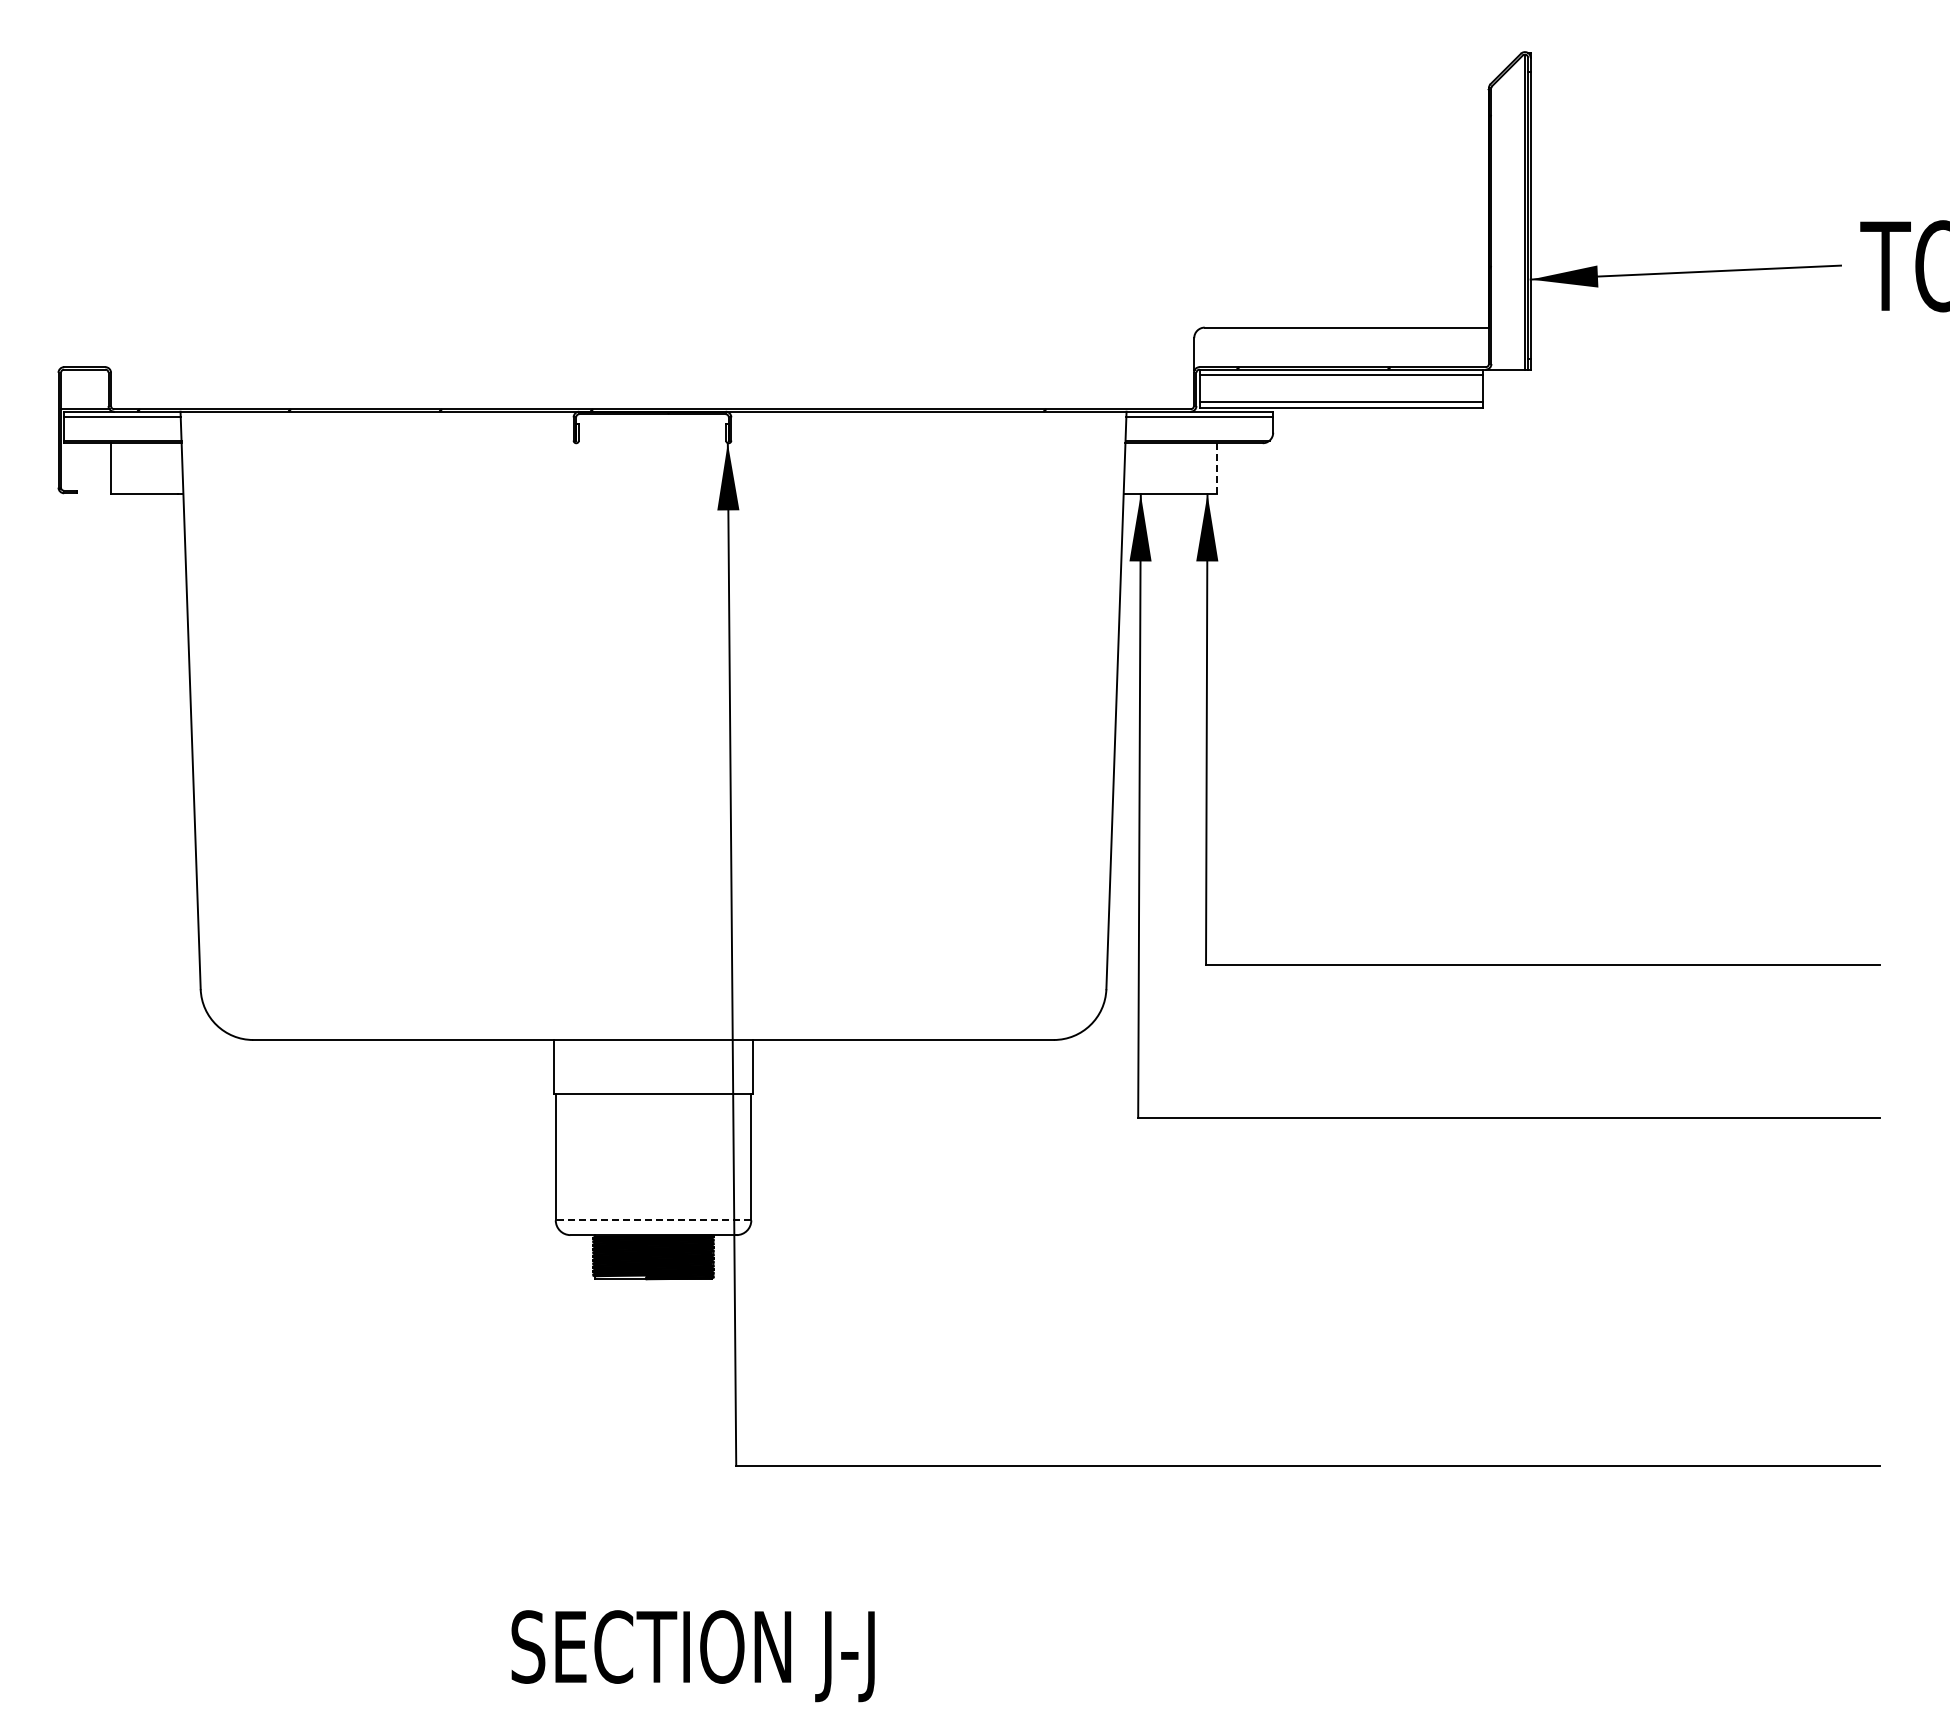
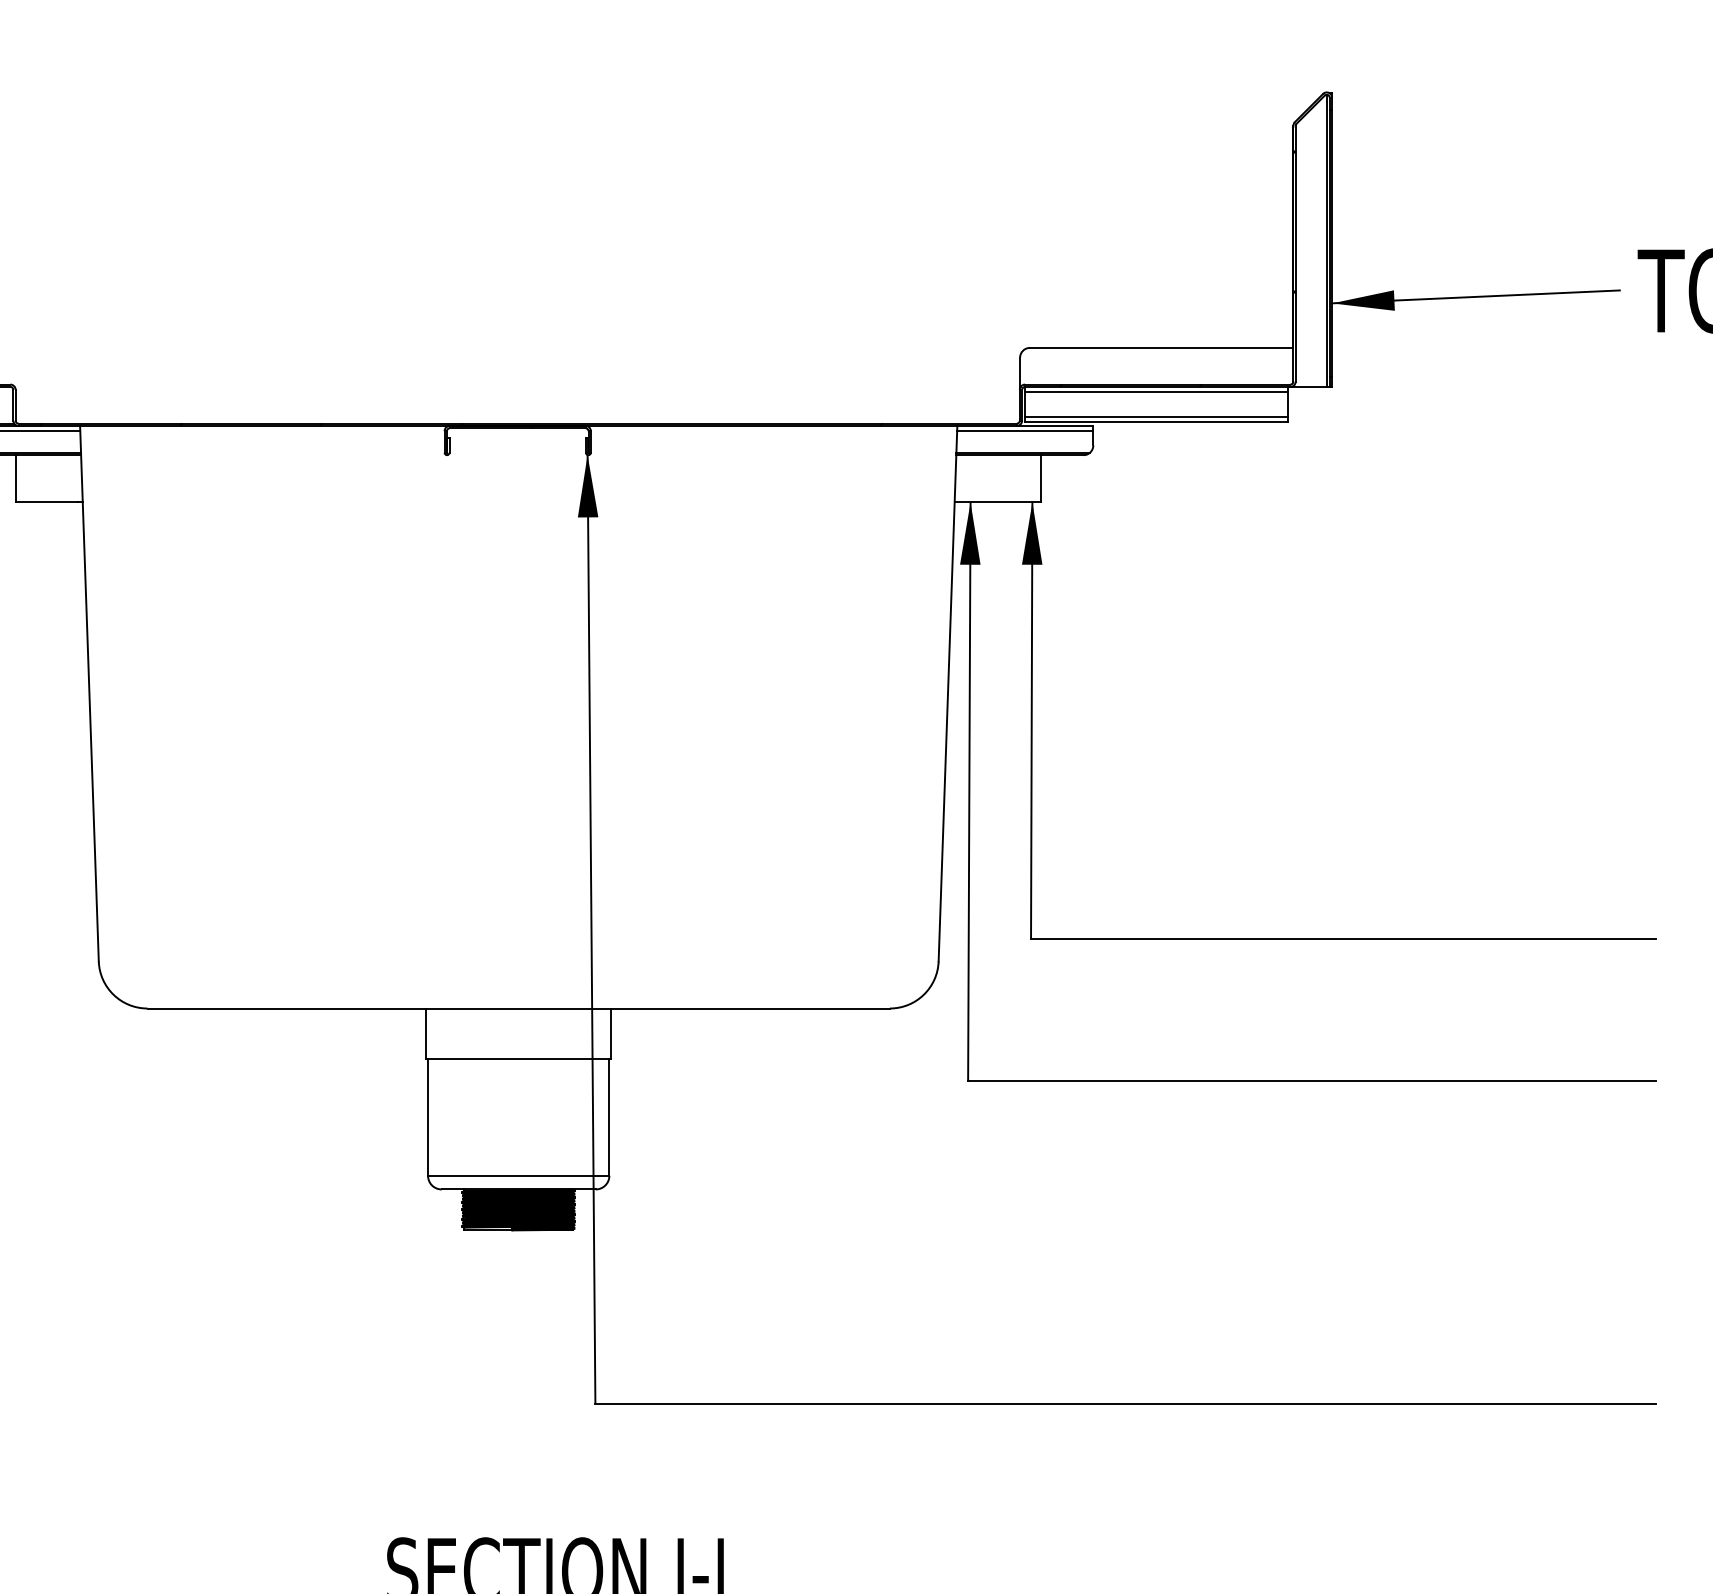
line: (1217, 468) -> (1041, 478), dashed -> solid
line: (652, 1220) -> (517, 1175), dashed -> solid

